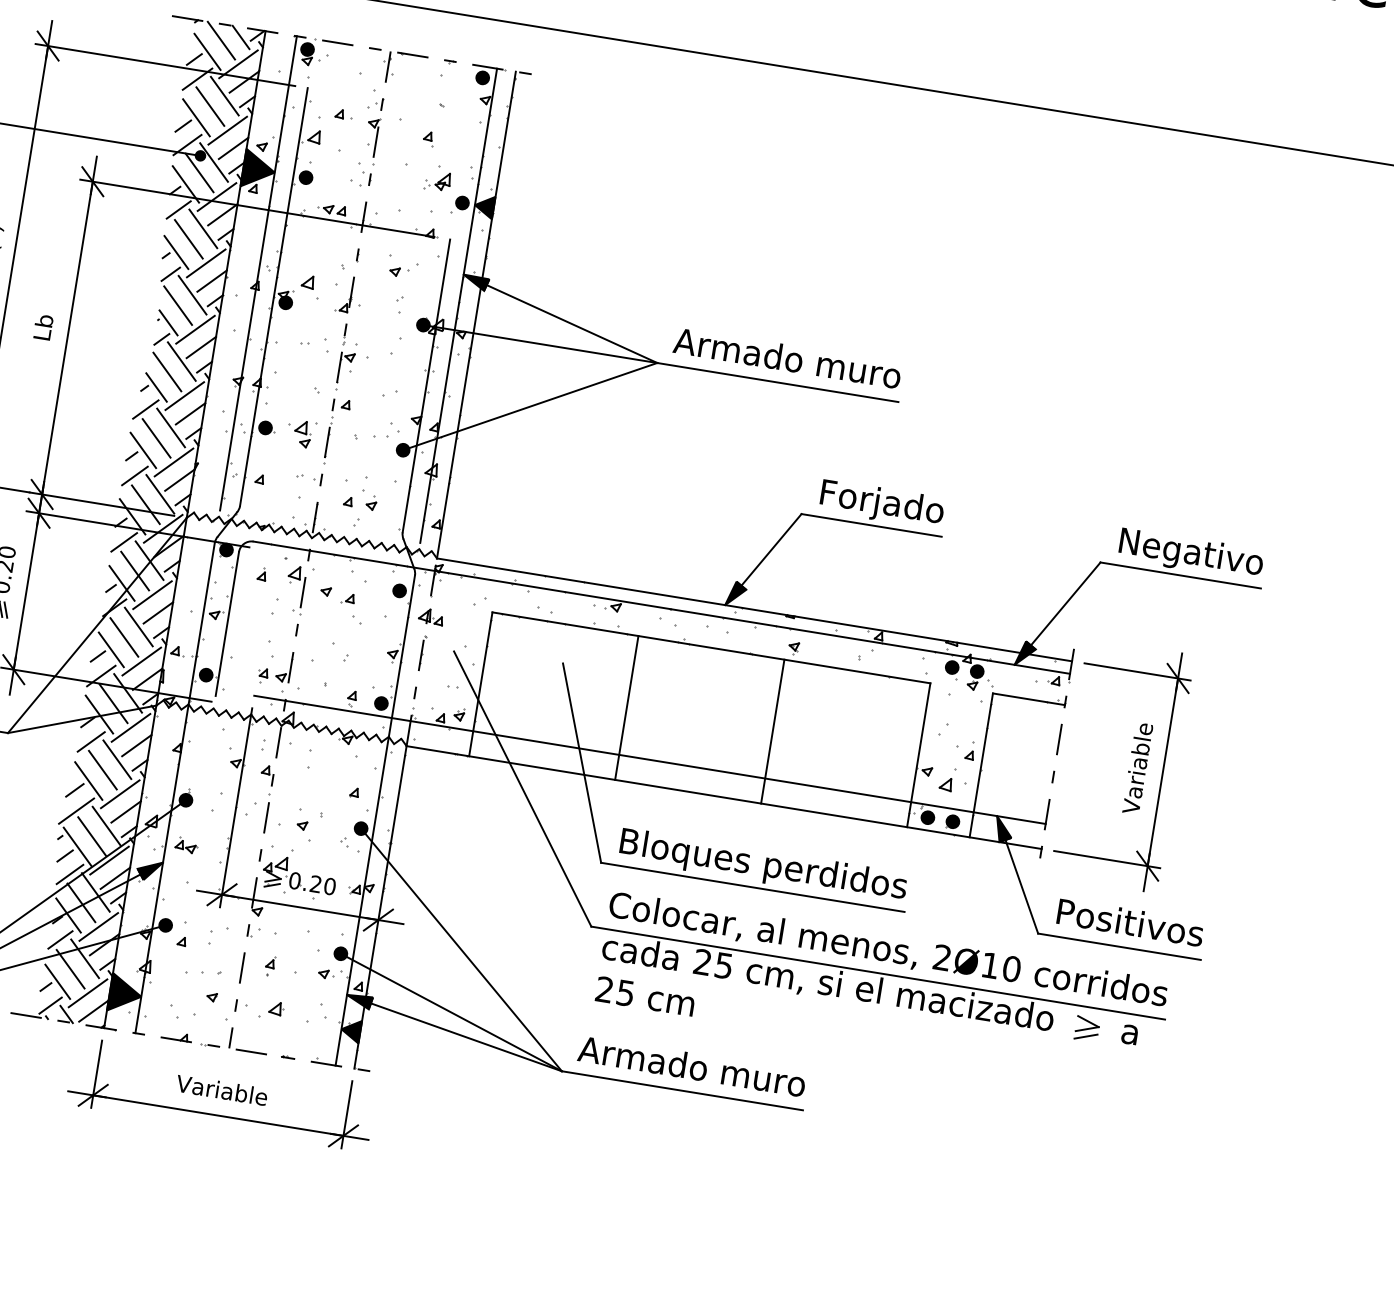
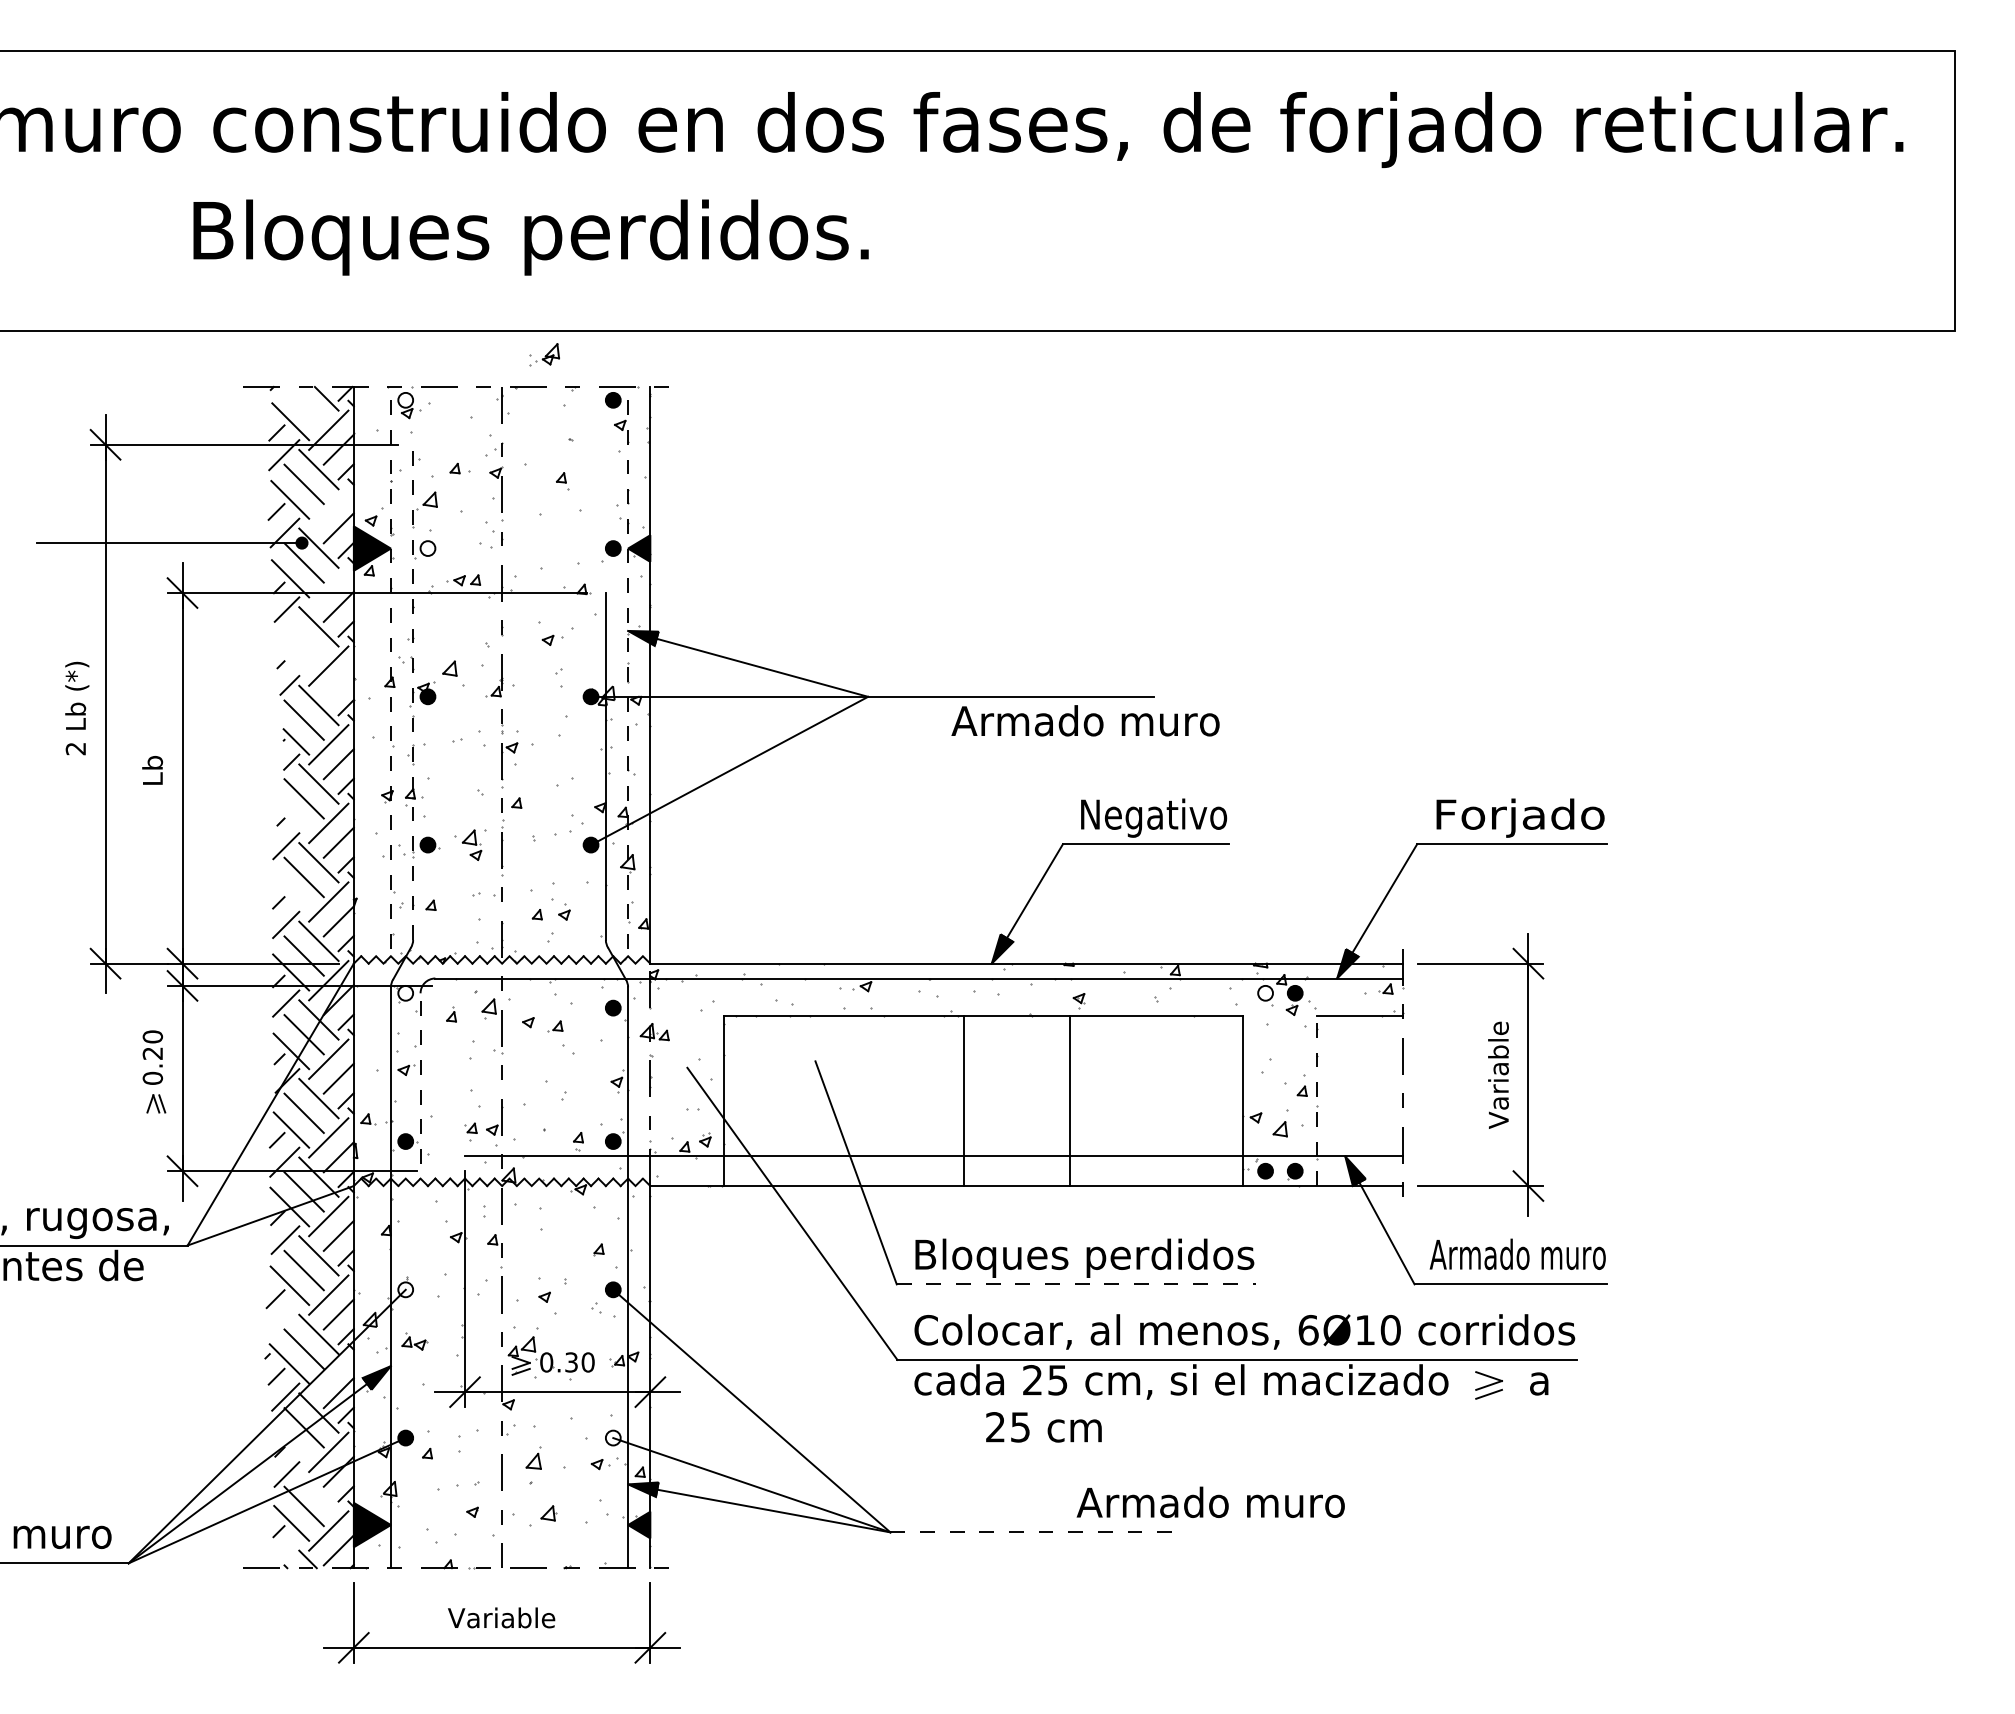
line: (221, 40) -> (304, 405), removed
fill: (307, 48) -> (405, 399), removed
line: (227, 130) -> (328, 508), removed
fill: (305, 177) -> (427, 548), removed
part: (437, 180) -> (544, 354), moved
line: (216, 196) -> (328, 587), removed
line: (188, 239) -> (303, 641), removed
line: (176, 251) -> (292, 658), removed
line: (258, 272) -> (390, 667), solid -> dashed
line: (211, 281) -> (338, 685), removed
line: (274, 297) -> (413, 692), solid -> dashed
line: (459, 305) -> (628, 667), solid -> dashed
text: (787, 357) -> (1085, 720), moved
line: (156, 387) -> (294, 818), removed
line: (143, 450) -> (291, 893), removed
text: (882, 504) -> (1154, 817), Forjado -> Negativo
fill: (226, 549) -> (405, 992), removed
text: (1191, 554) -> (1520, 817), Negativo -> Forjado
line: (227, 623) -> (420, 1078), solid -> dashed
fill: (952, 666) -> (1265, 992), removed
line: (626, 707) -> (964, 1100), moved
line: (981, 765) -> (1317, 1100), solid -> dashed
fill: (185, 799) -> (405, 1289), removed
line: (76, 810) -> (281, 1322), removed
line: (109, 860) -> (328, 1373), removed
text: (315, 884) -> (571, 1362), 0.20 -> 0.30
line: (752, 887) -> (1076, 1284), solid -> dashed
line: (68, 915) -> (291, 1444), removed
text: (1129, 921) -> (1517, 1253), Positivos -> Armado muro
fill: (340, 953) -> (612, 1437), removed
line: (84, 958) -> (318, 1491), removed
text: (942, 958) -> (1308, 1330), 2Ø10 -> 6Ø10
part: (269, 966) -> (533, 1465), size x1.6
text: (645, 996) -> (1043, 1427), moved
line: (50, 1004) -> (287, 1551), removed
text: (691, 1065) -> (1210, 1501), moved
line: (682, 1090) -> (1033, 1532), solid -> dashed

